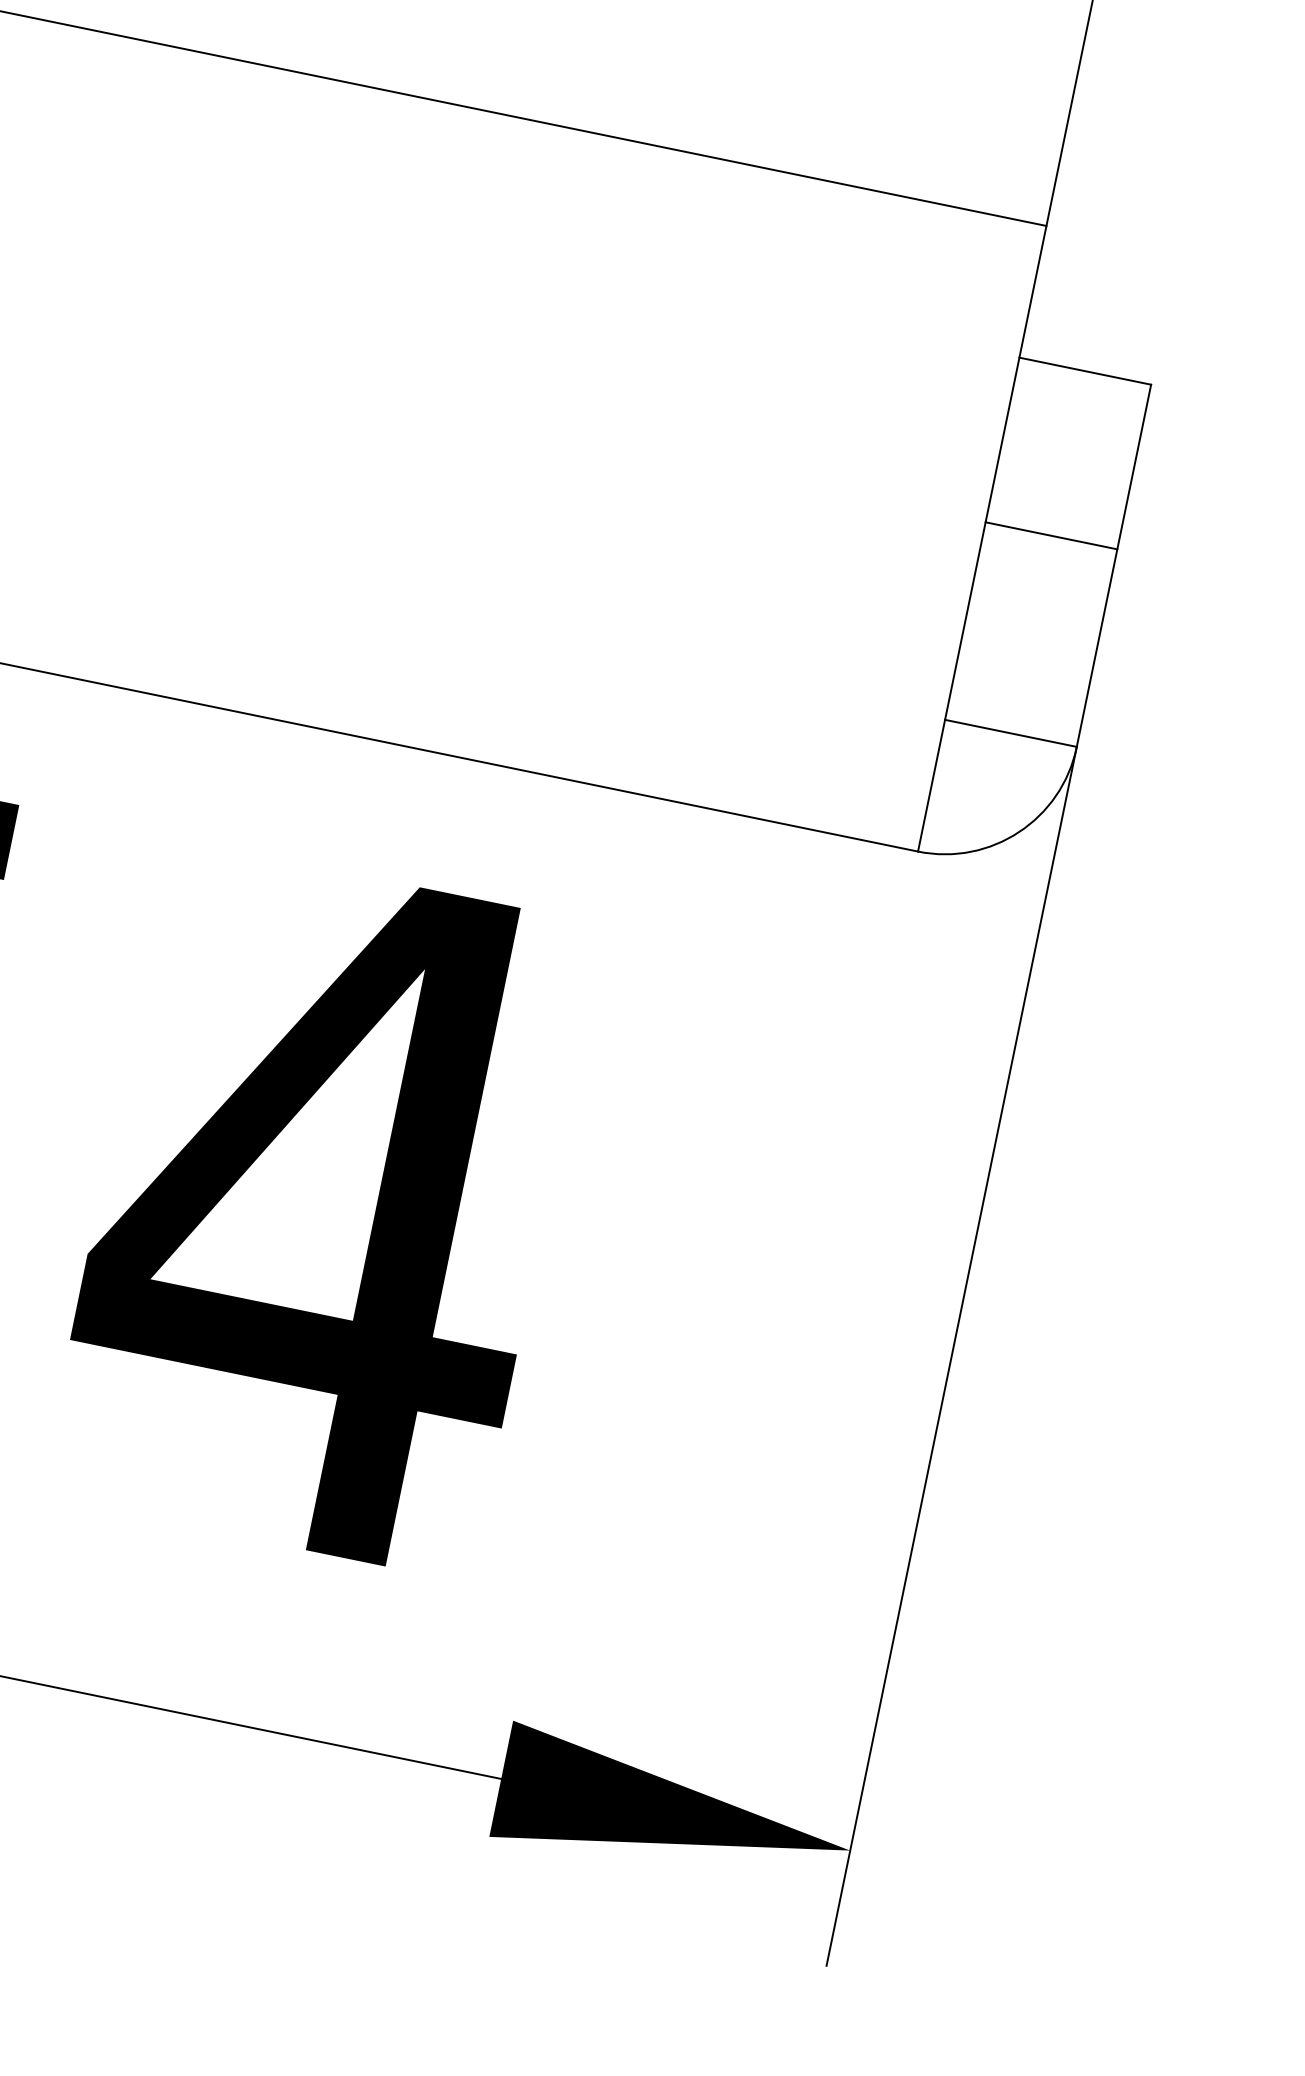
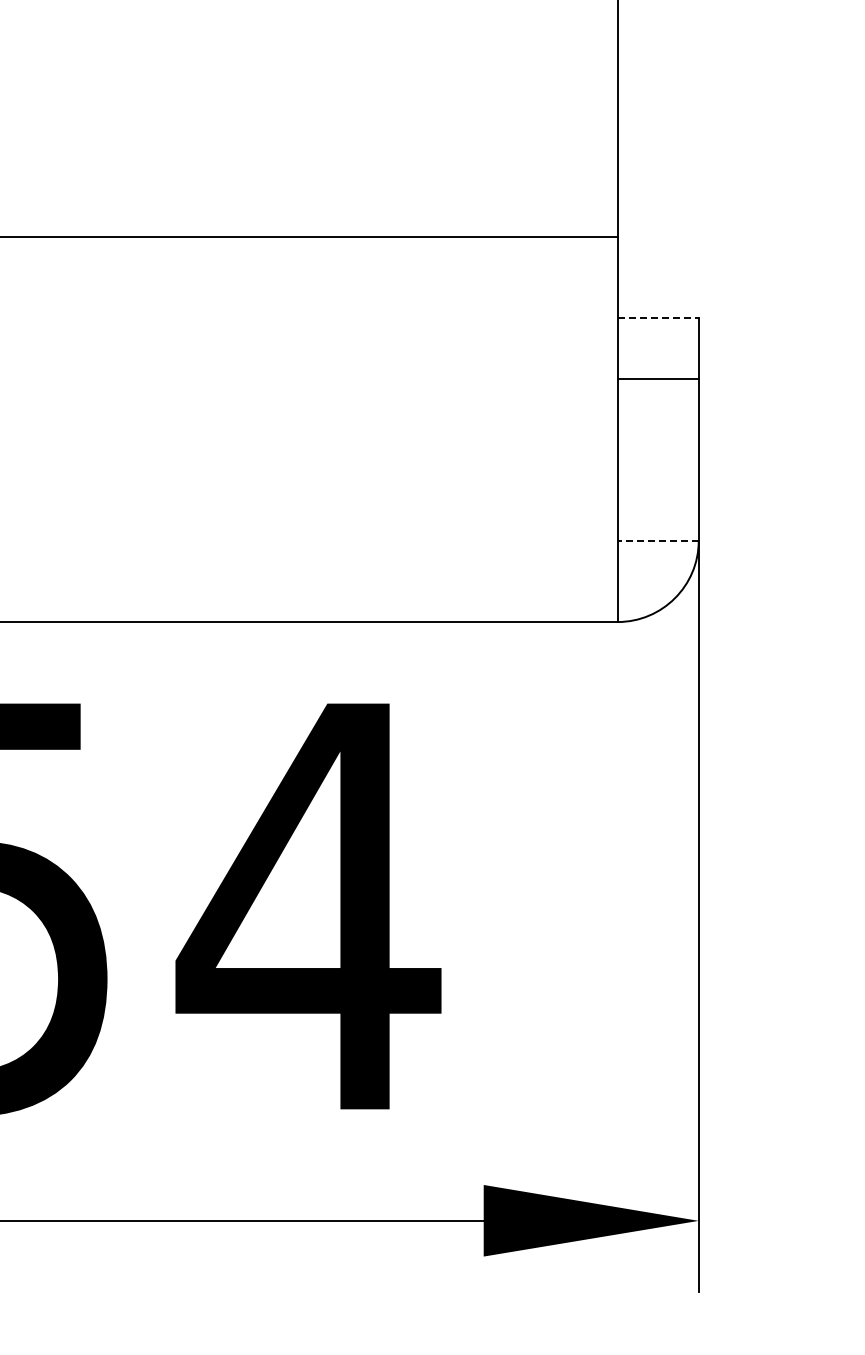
line: (1085, 370) -> (658, 317), solid -> dashed
line: (1050, 536) -> (657, 379), moved
line: (1011, 732) -> (658, 540), solid -> dashed

